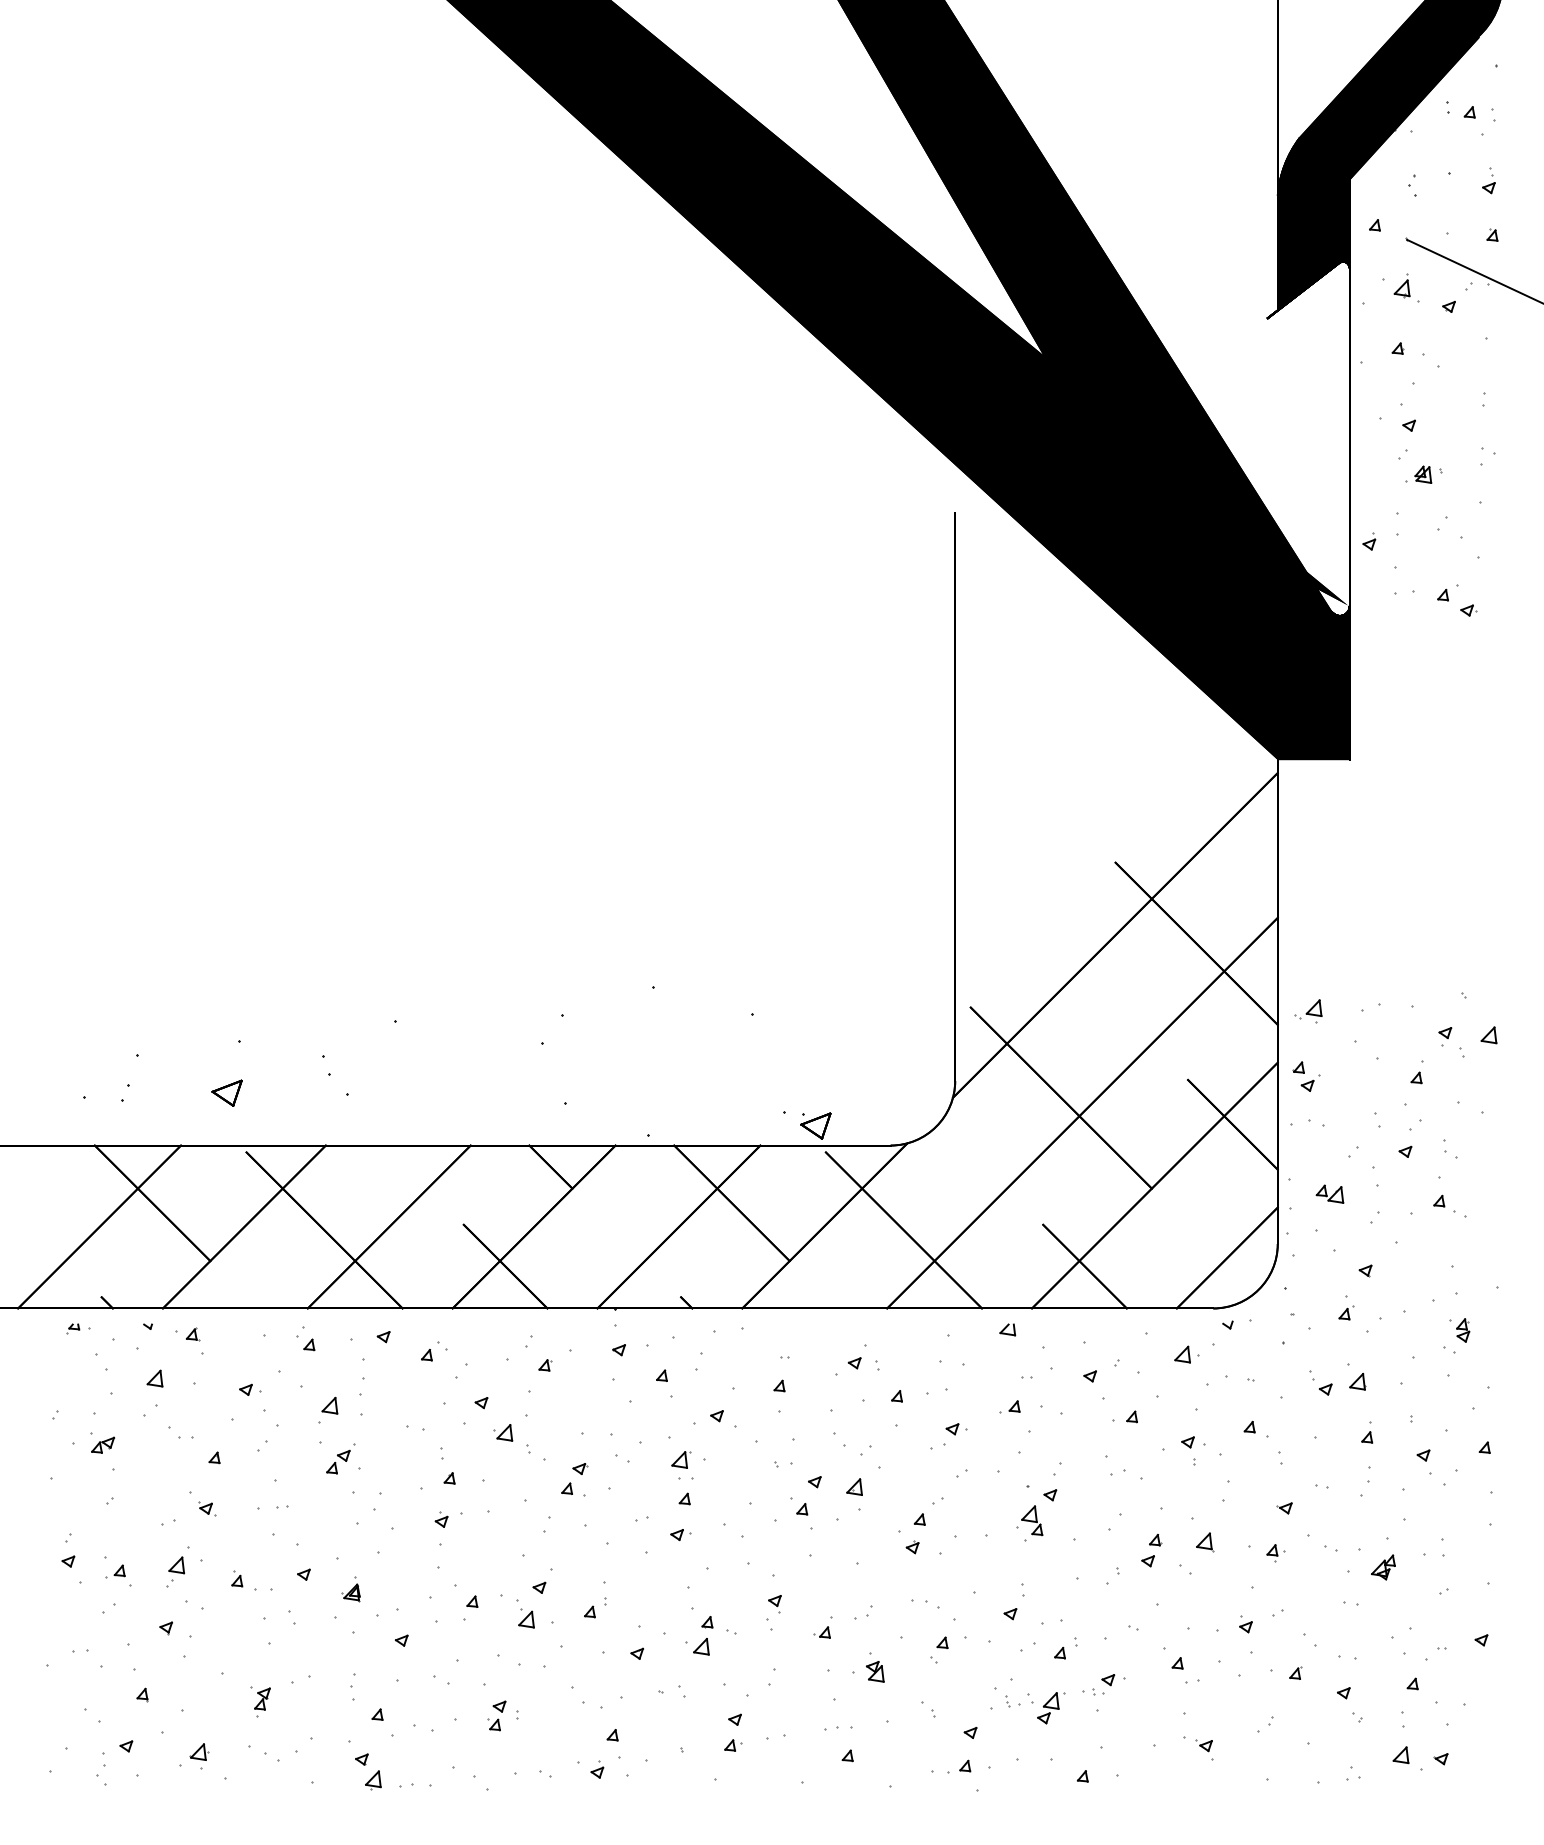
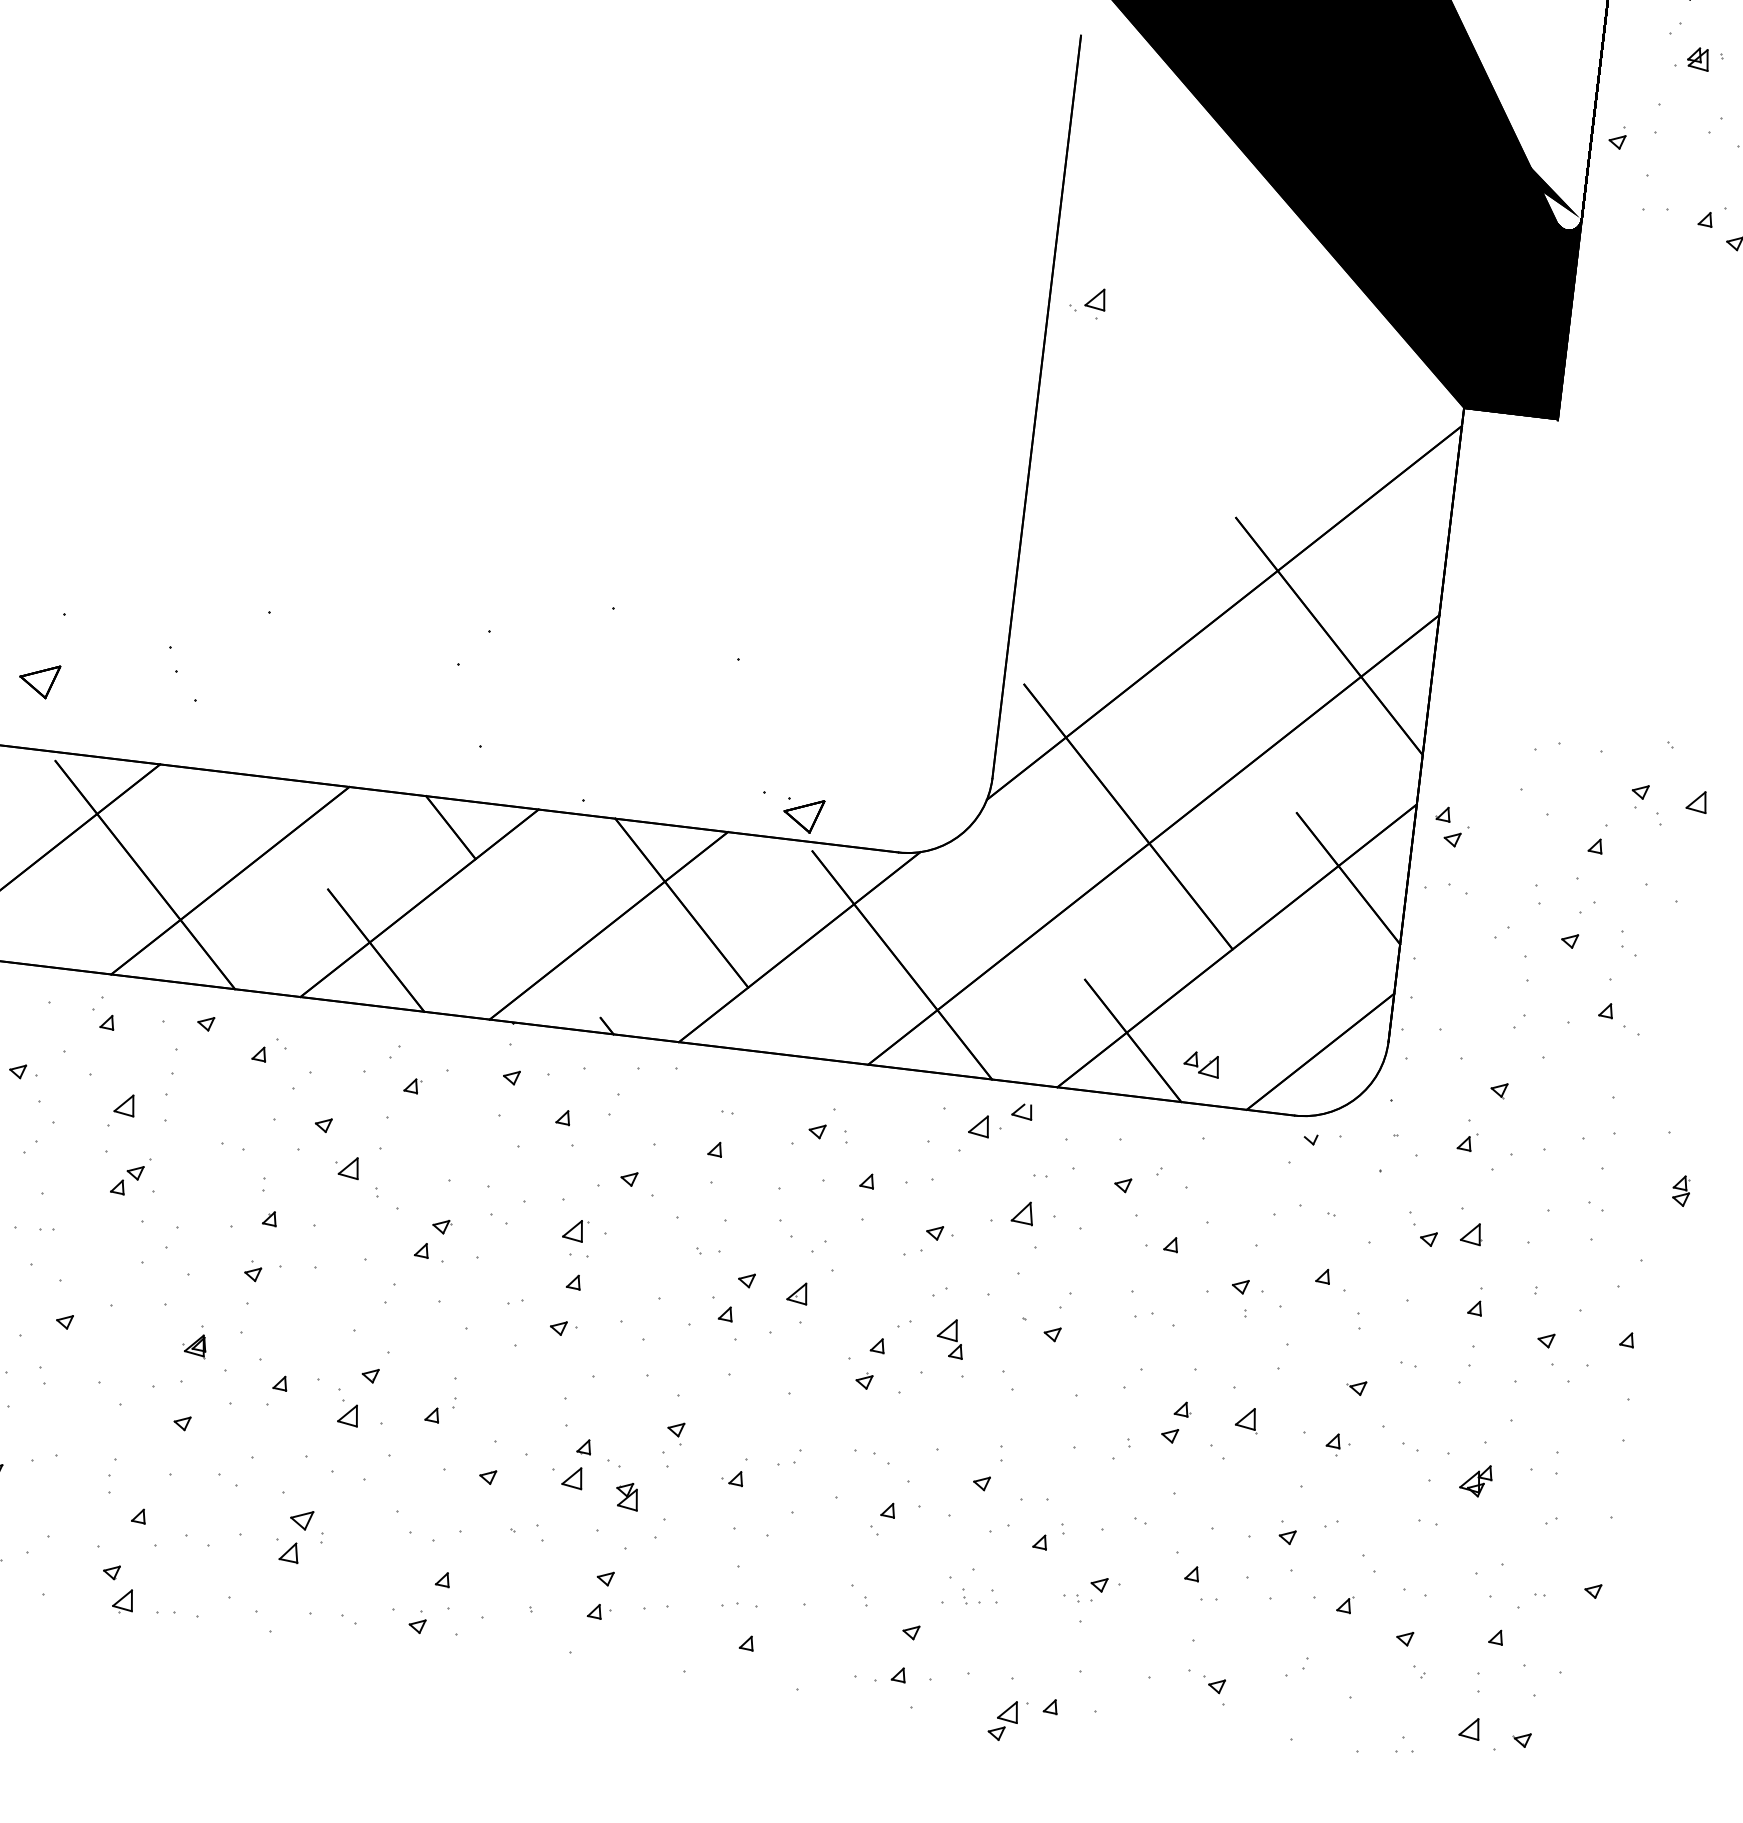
part: (1308, 1011) -> (1088, 302), moved
part: (1329, 1193) -> (1201, 1063), moved
part: (1463, 1330) -> (1681, 1190), moved
part: (1186, 1354) -> (984, 1126), moved
part: (1009, 1406) -> (1012, 1211), size x1.6
part: (1032, 1520) -> (951, 1338), moved
part: (350, 1589) -> (194, 1340), moved
part: (875, 1671) -> (627, 1495), moved
part: (1051, 1708) -> (1007, 1721), moved
part: (496, 1715) -> (294, 1535), size x1.4

